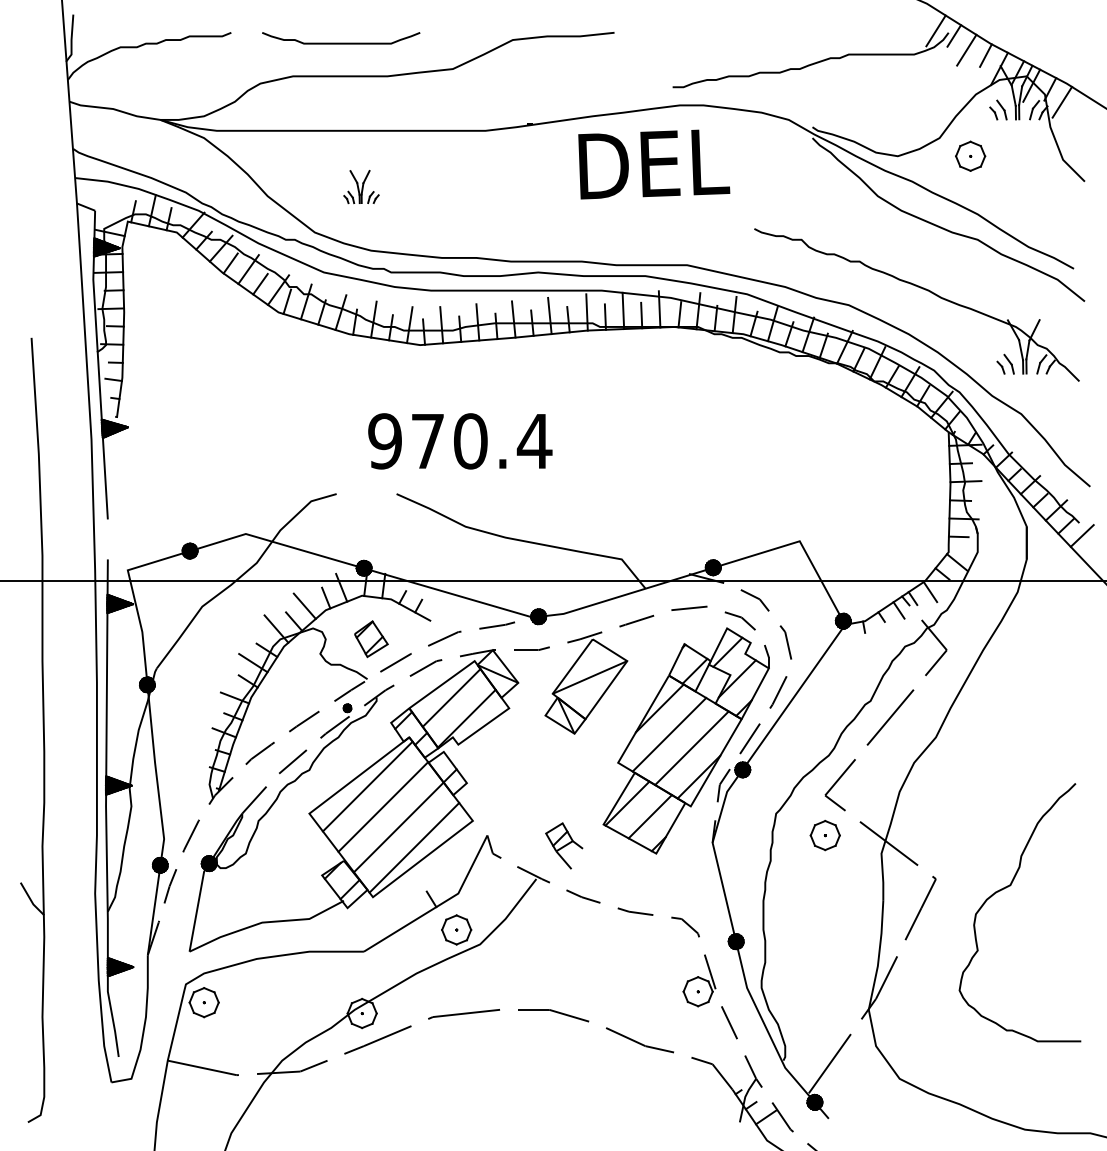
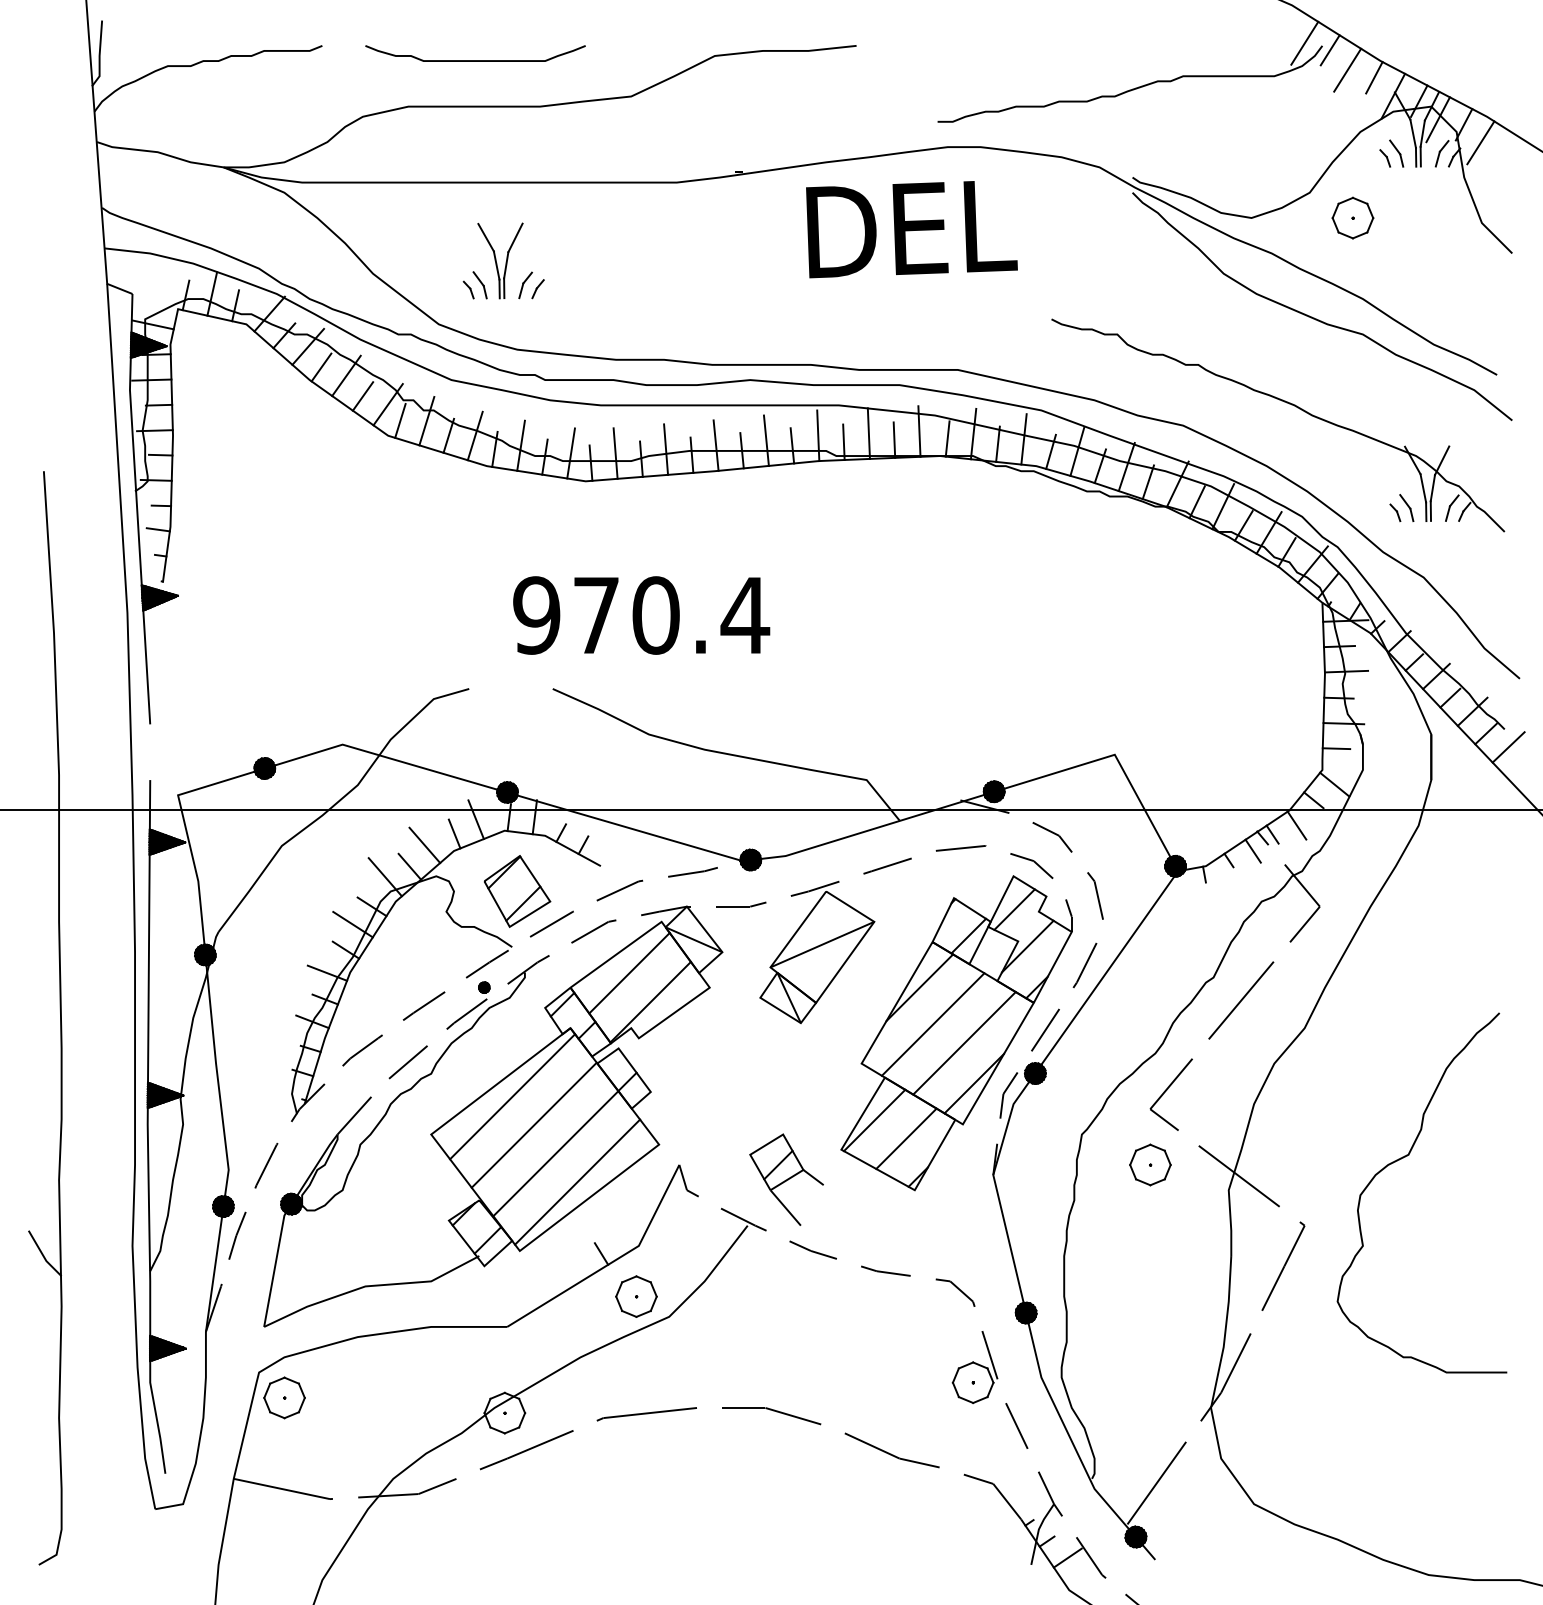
part: (361, 186) -> (503, 260), size x1.67
part: (371, 638) -> (517, 890), size x1.43
part: (564, 845) -> (786, 1178), size x1.43
curve: (1006, 888) -> (1403, 1159), moved

